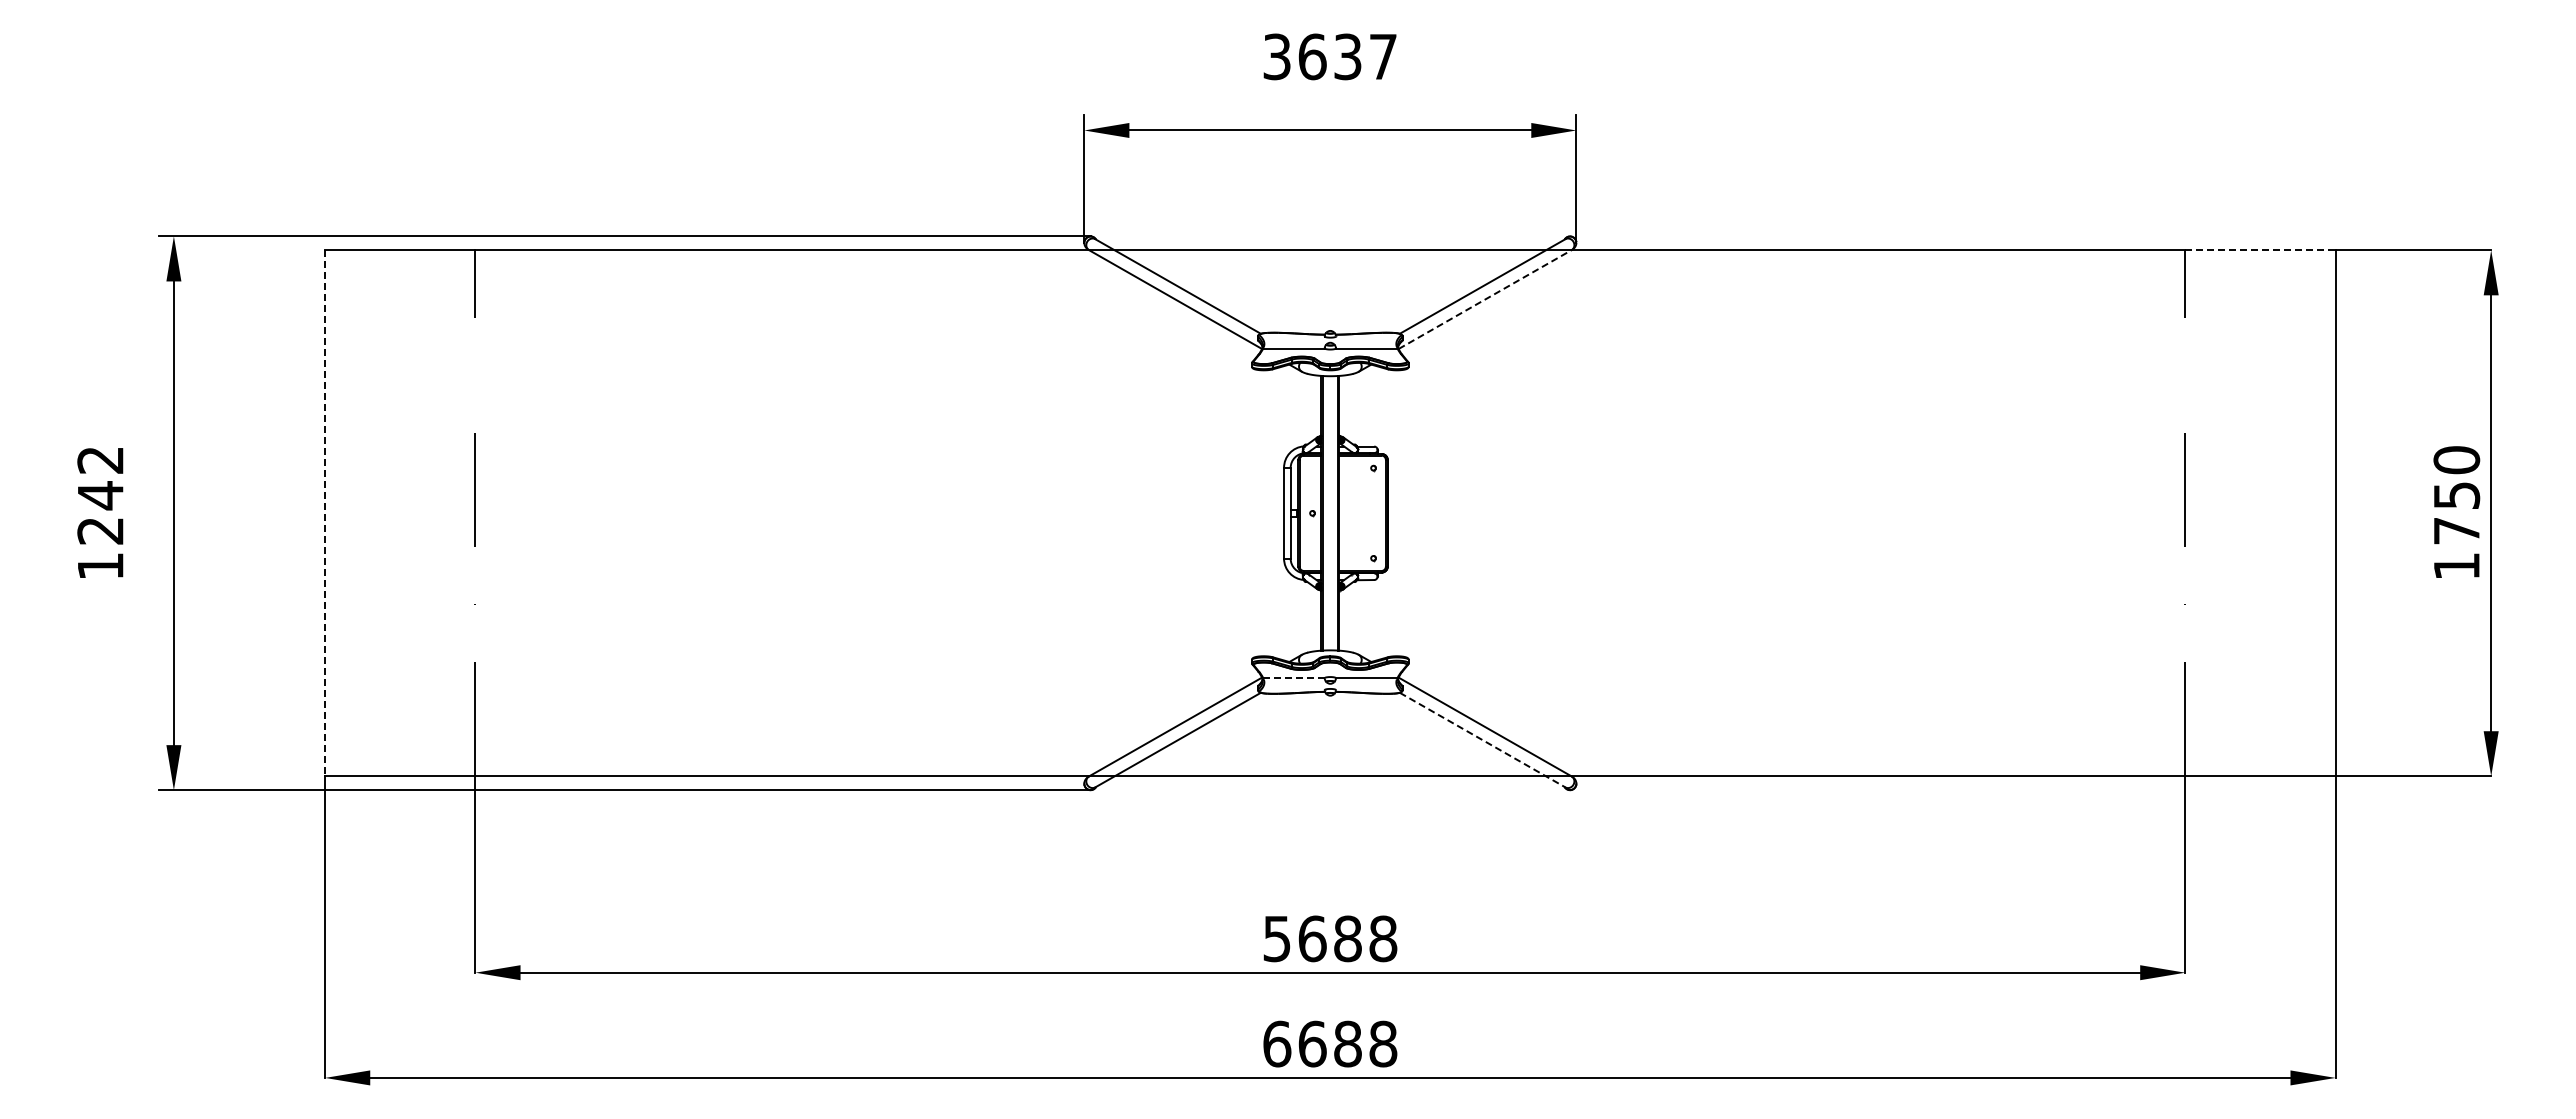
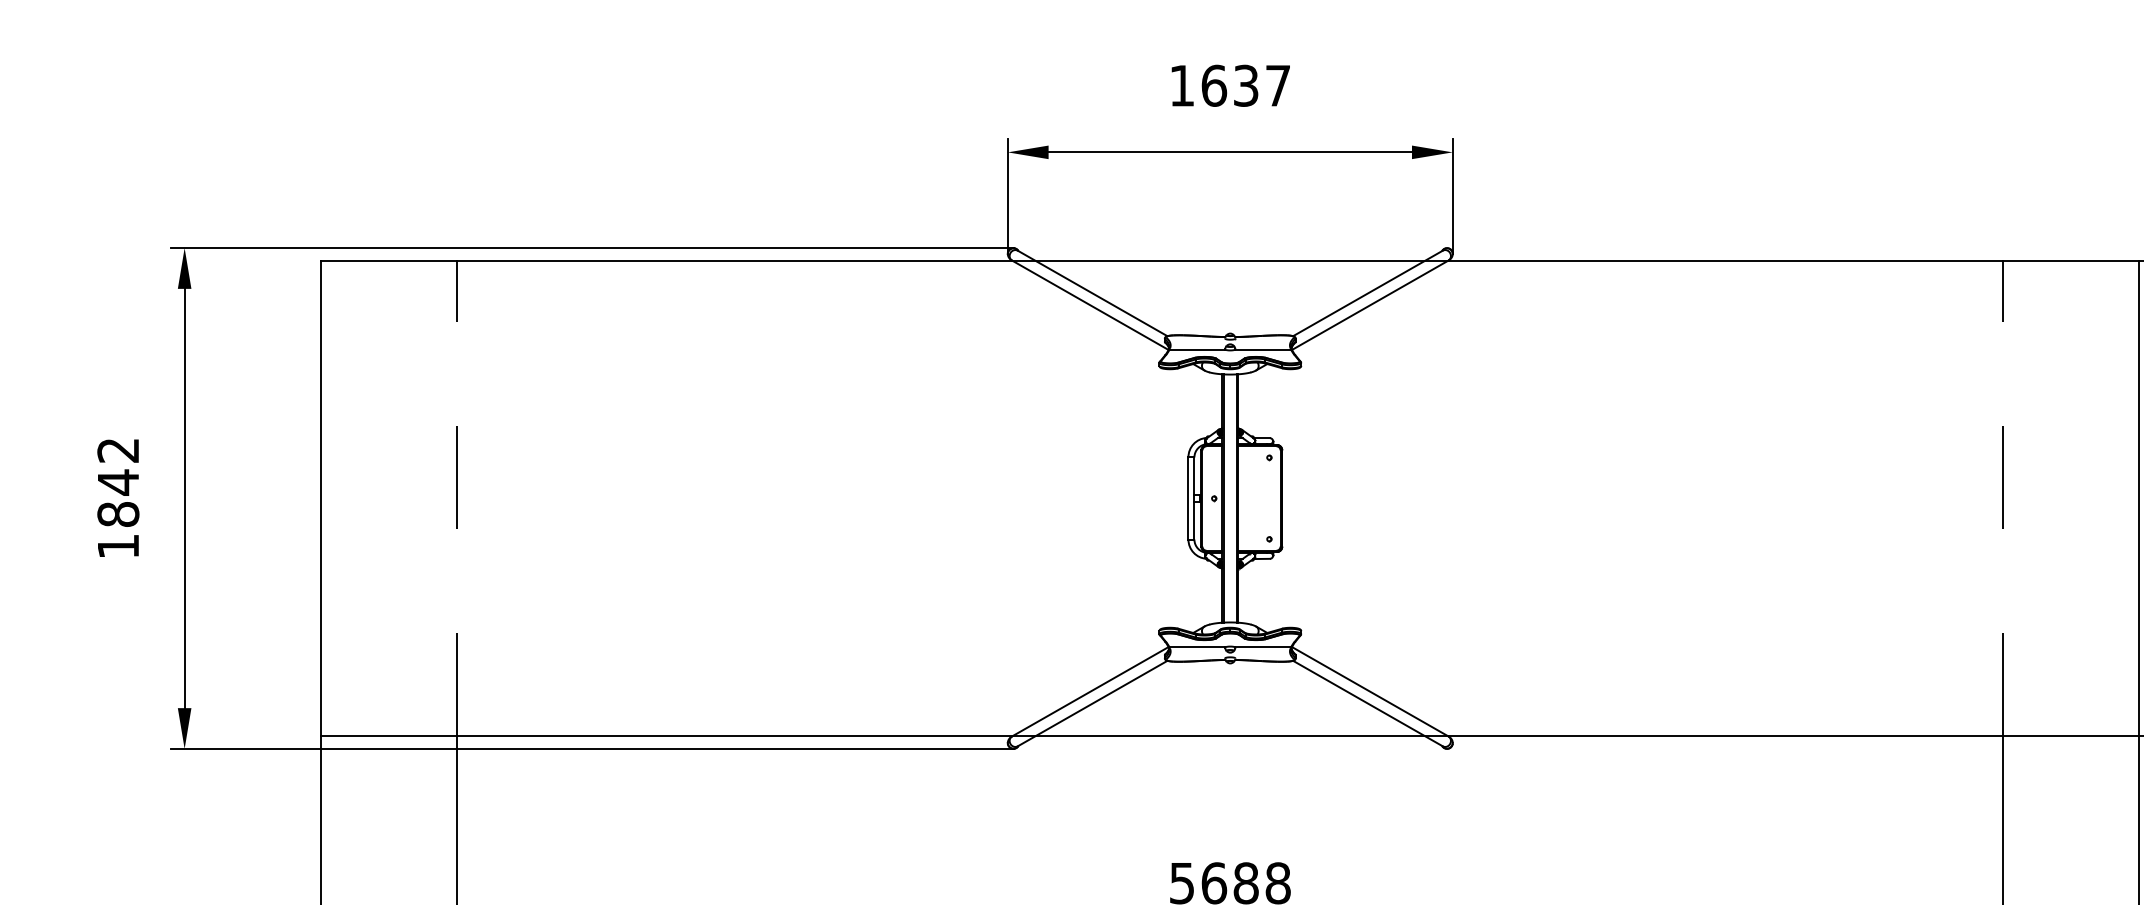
text: (1276, 56) -> (1181, 85), 3637 -> 1637
line: (2260, 250) -> (2071, 260), dashed -> solid
line: (1485, 299) -> (1370, 305), dashed -> solid
line: (325, 513) -> (321, 498), dashed -> solid
text: (100, 530) -> (118, 514), 1242 -> 1842
line: (1293, 677) -> (1196, 646), dashed -> solid
line: (1483, 740) -> (1368, 703), dashed -> solid

